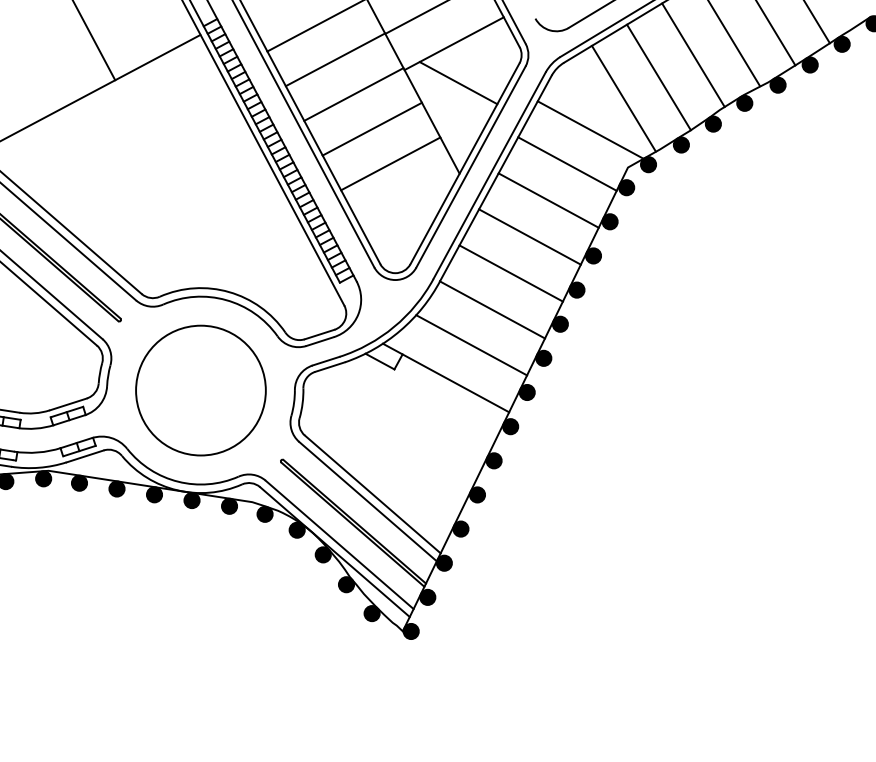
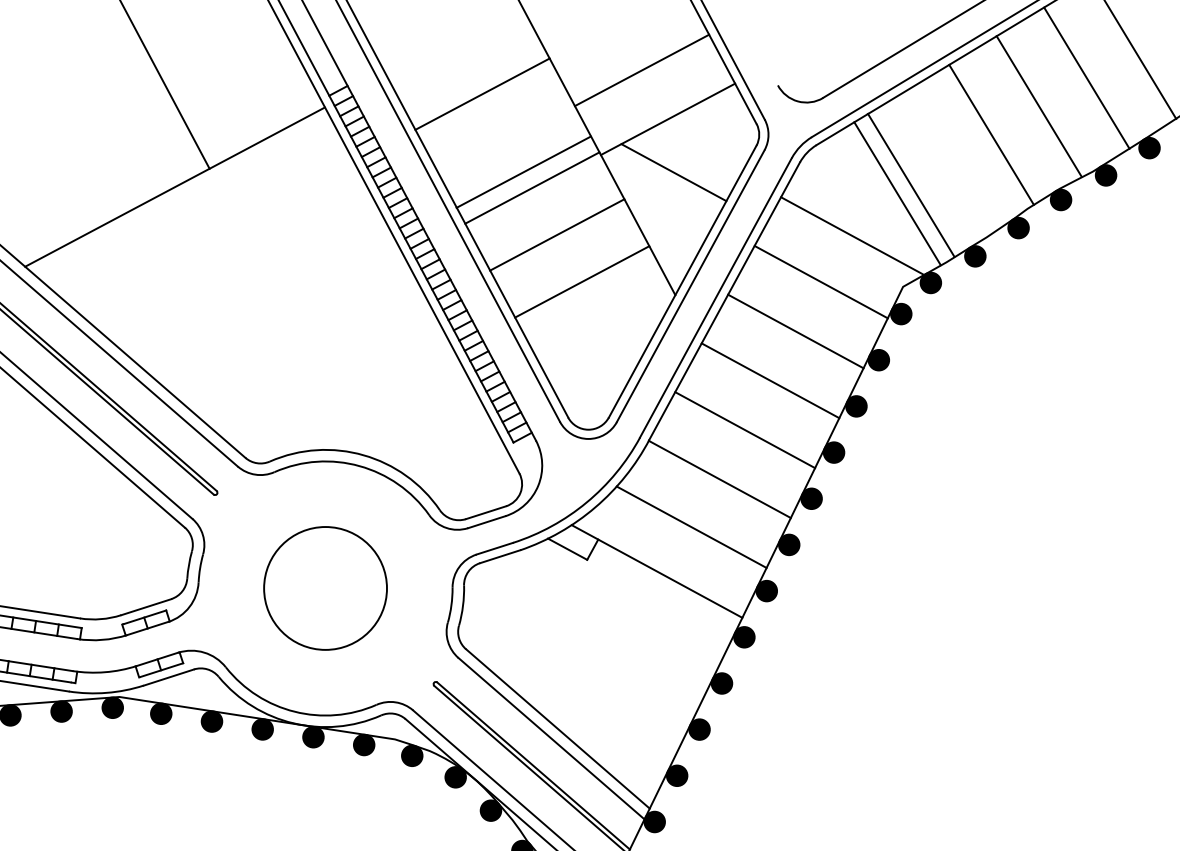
line: (335, 59) -> (523, 171), moved
line: (658, 77) -> (910, 185), moved
circle: (200, 390) -> (324, 588), size x0.7

